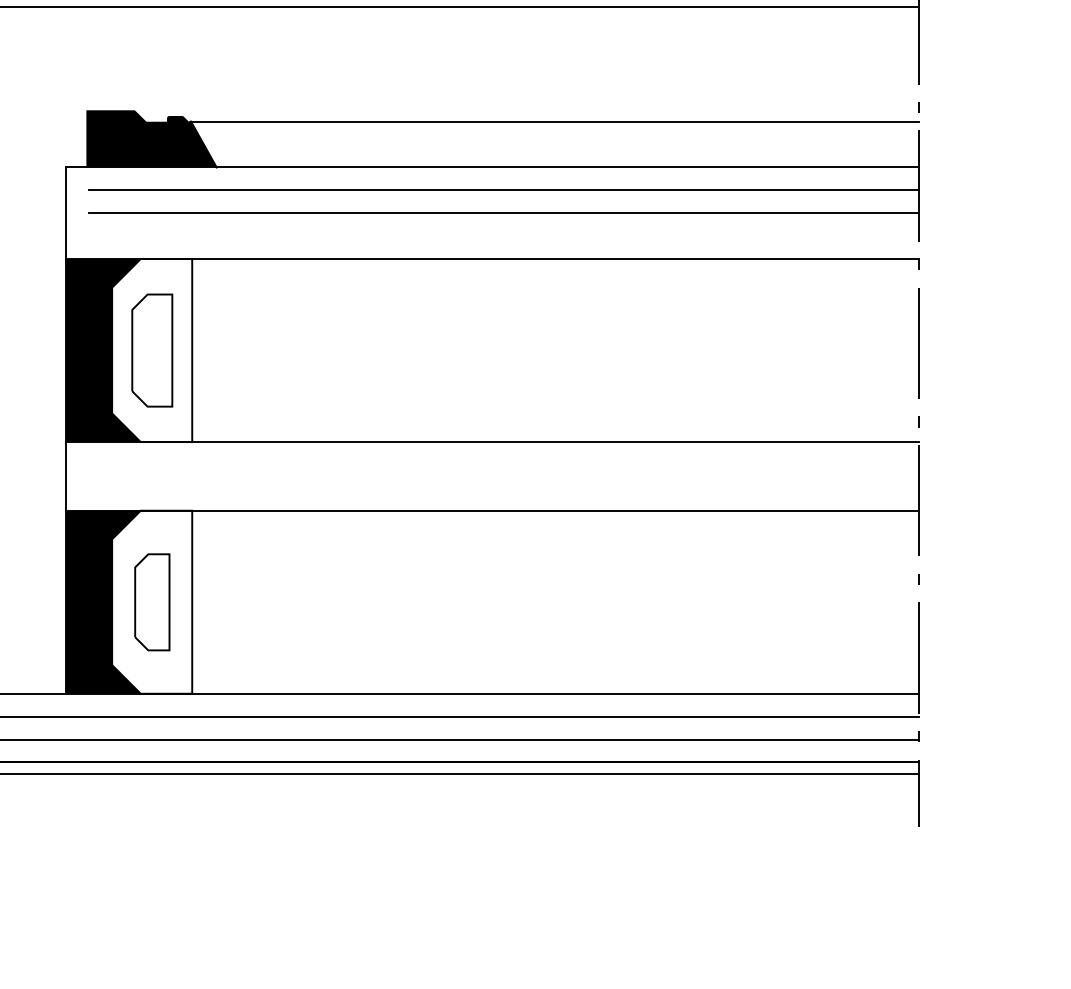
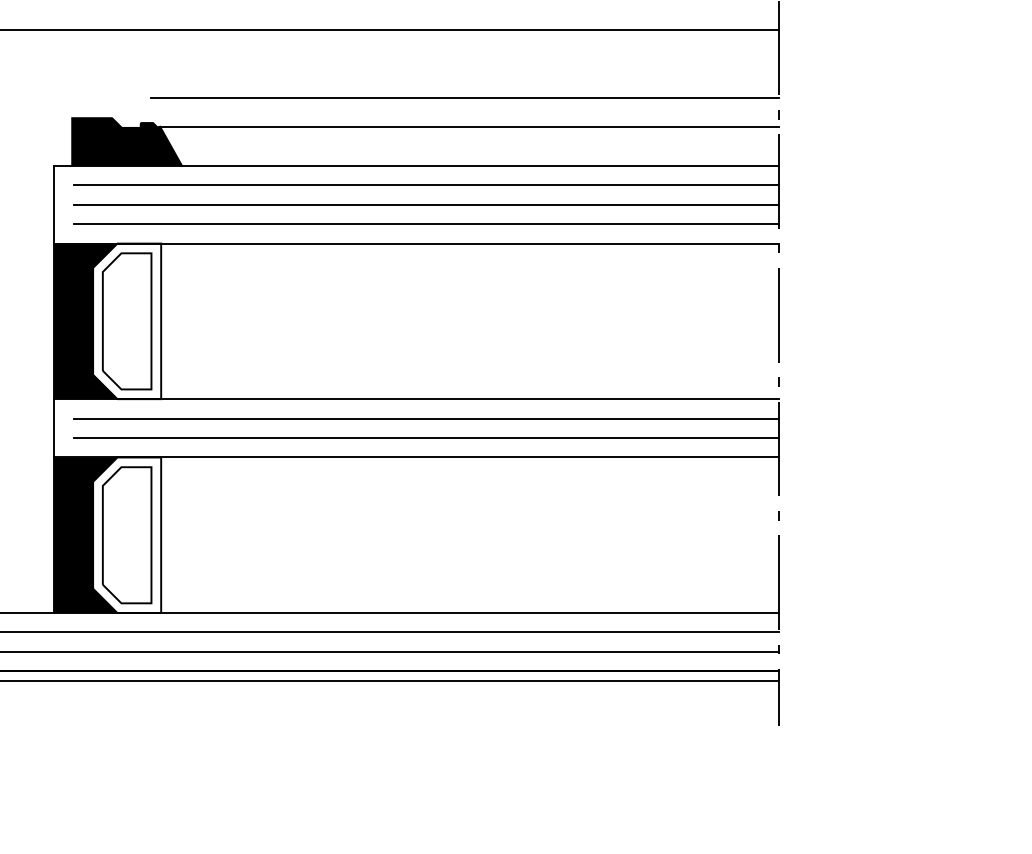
line: (549, 87) -> (464, 97), added
line: (503, 236) -> (425, 224), added
part: (152, 350) -> (127, 321), size x1.43
line: (503, 464) -> (425, 418), added
line: (503, 488) -> (425, 438), added
part: (152, 602) -> (127, 535), size x1.67

